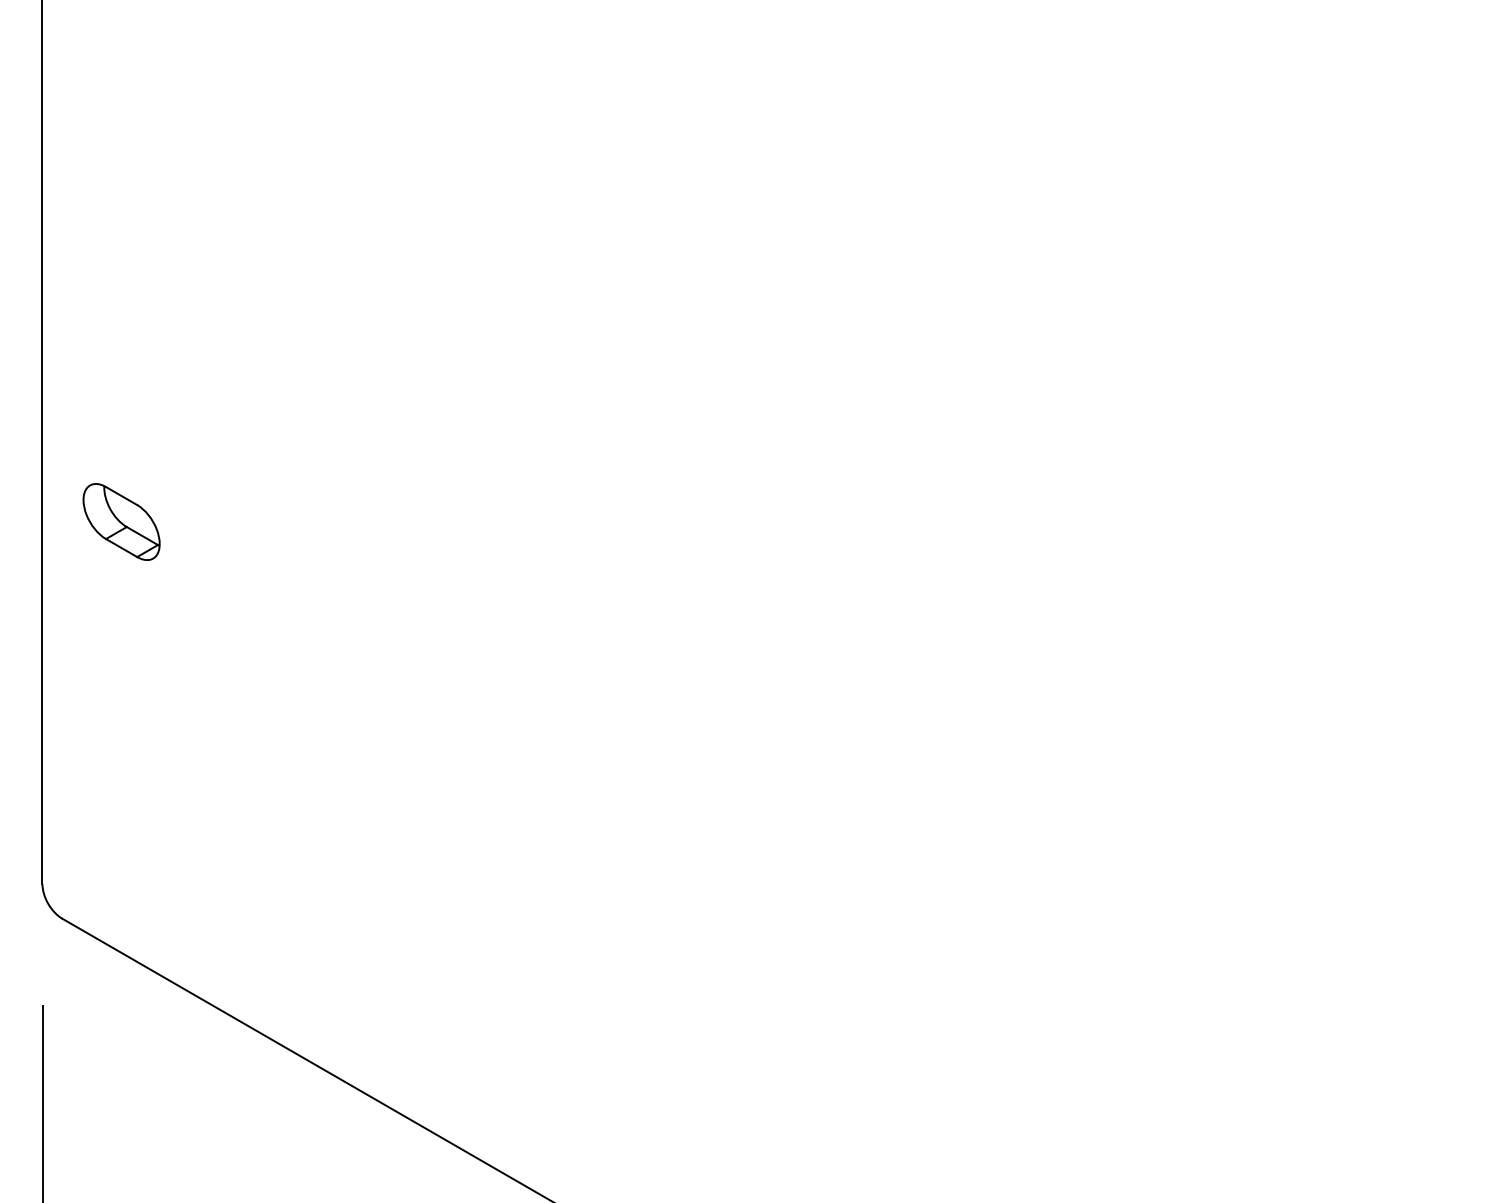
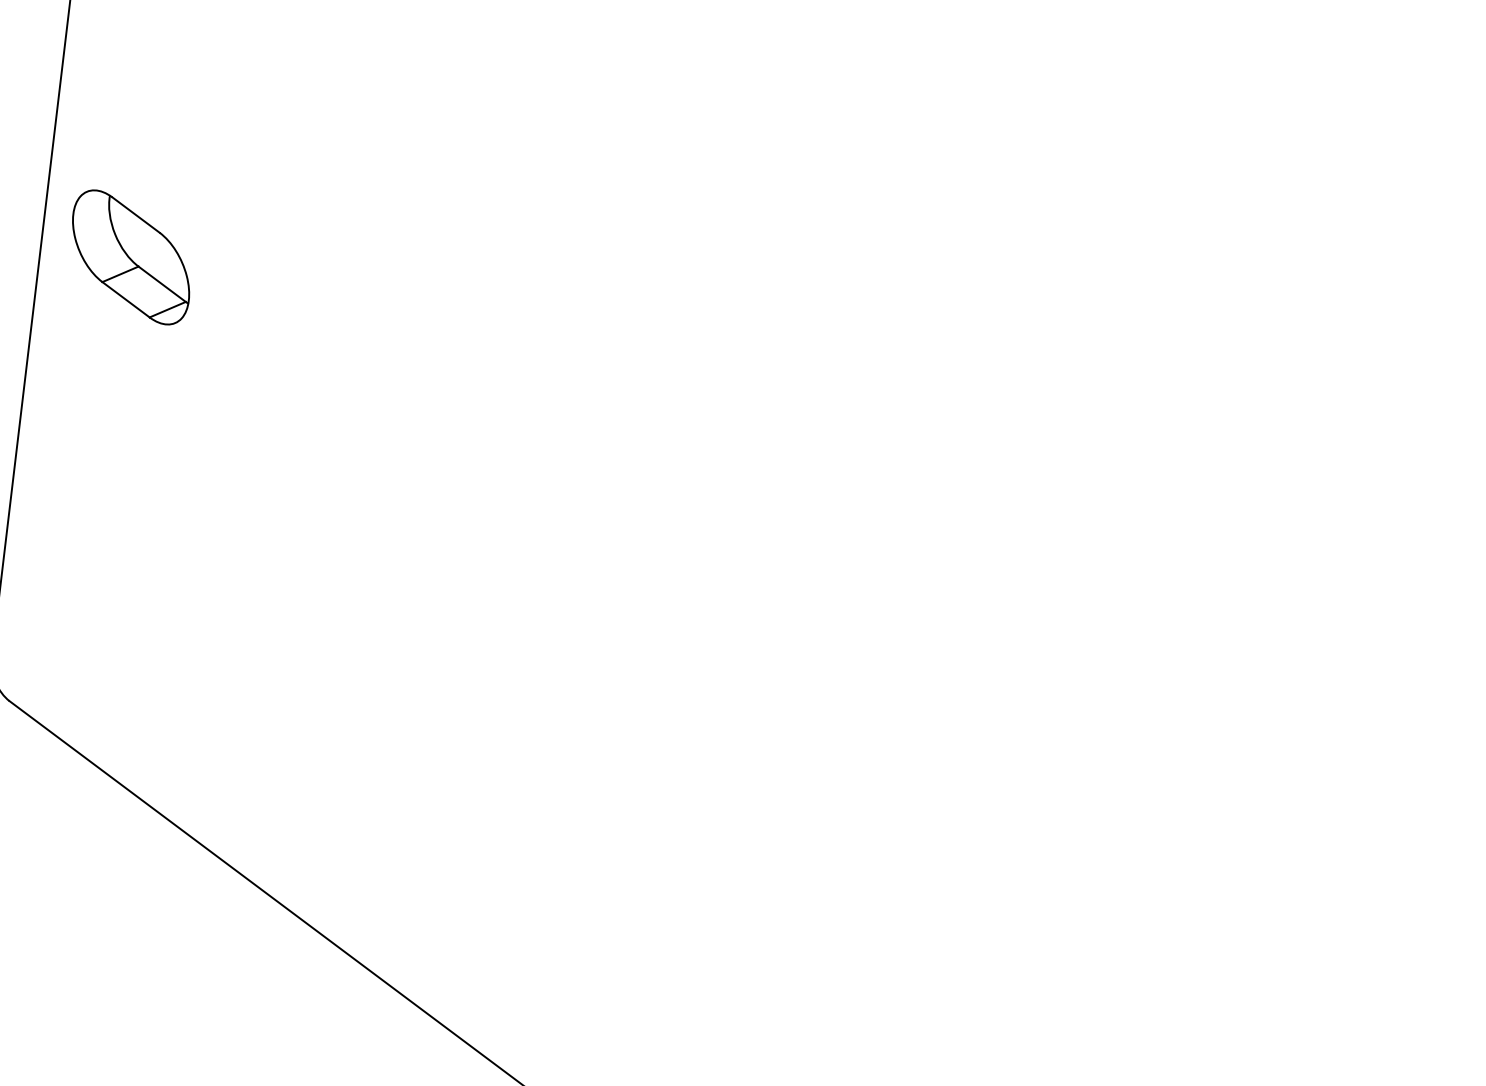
part: (121, 521) -> (130, 256), size x1.43

